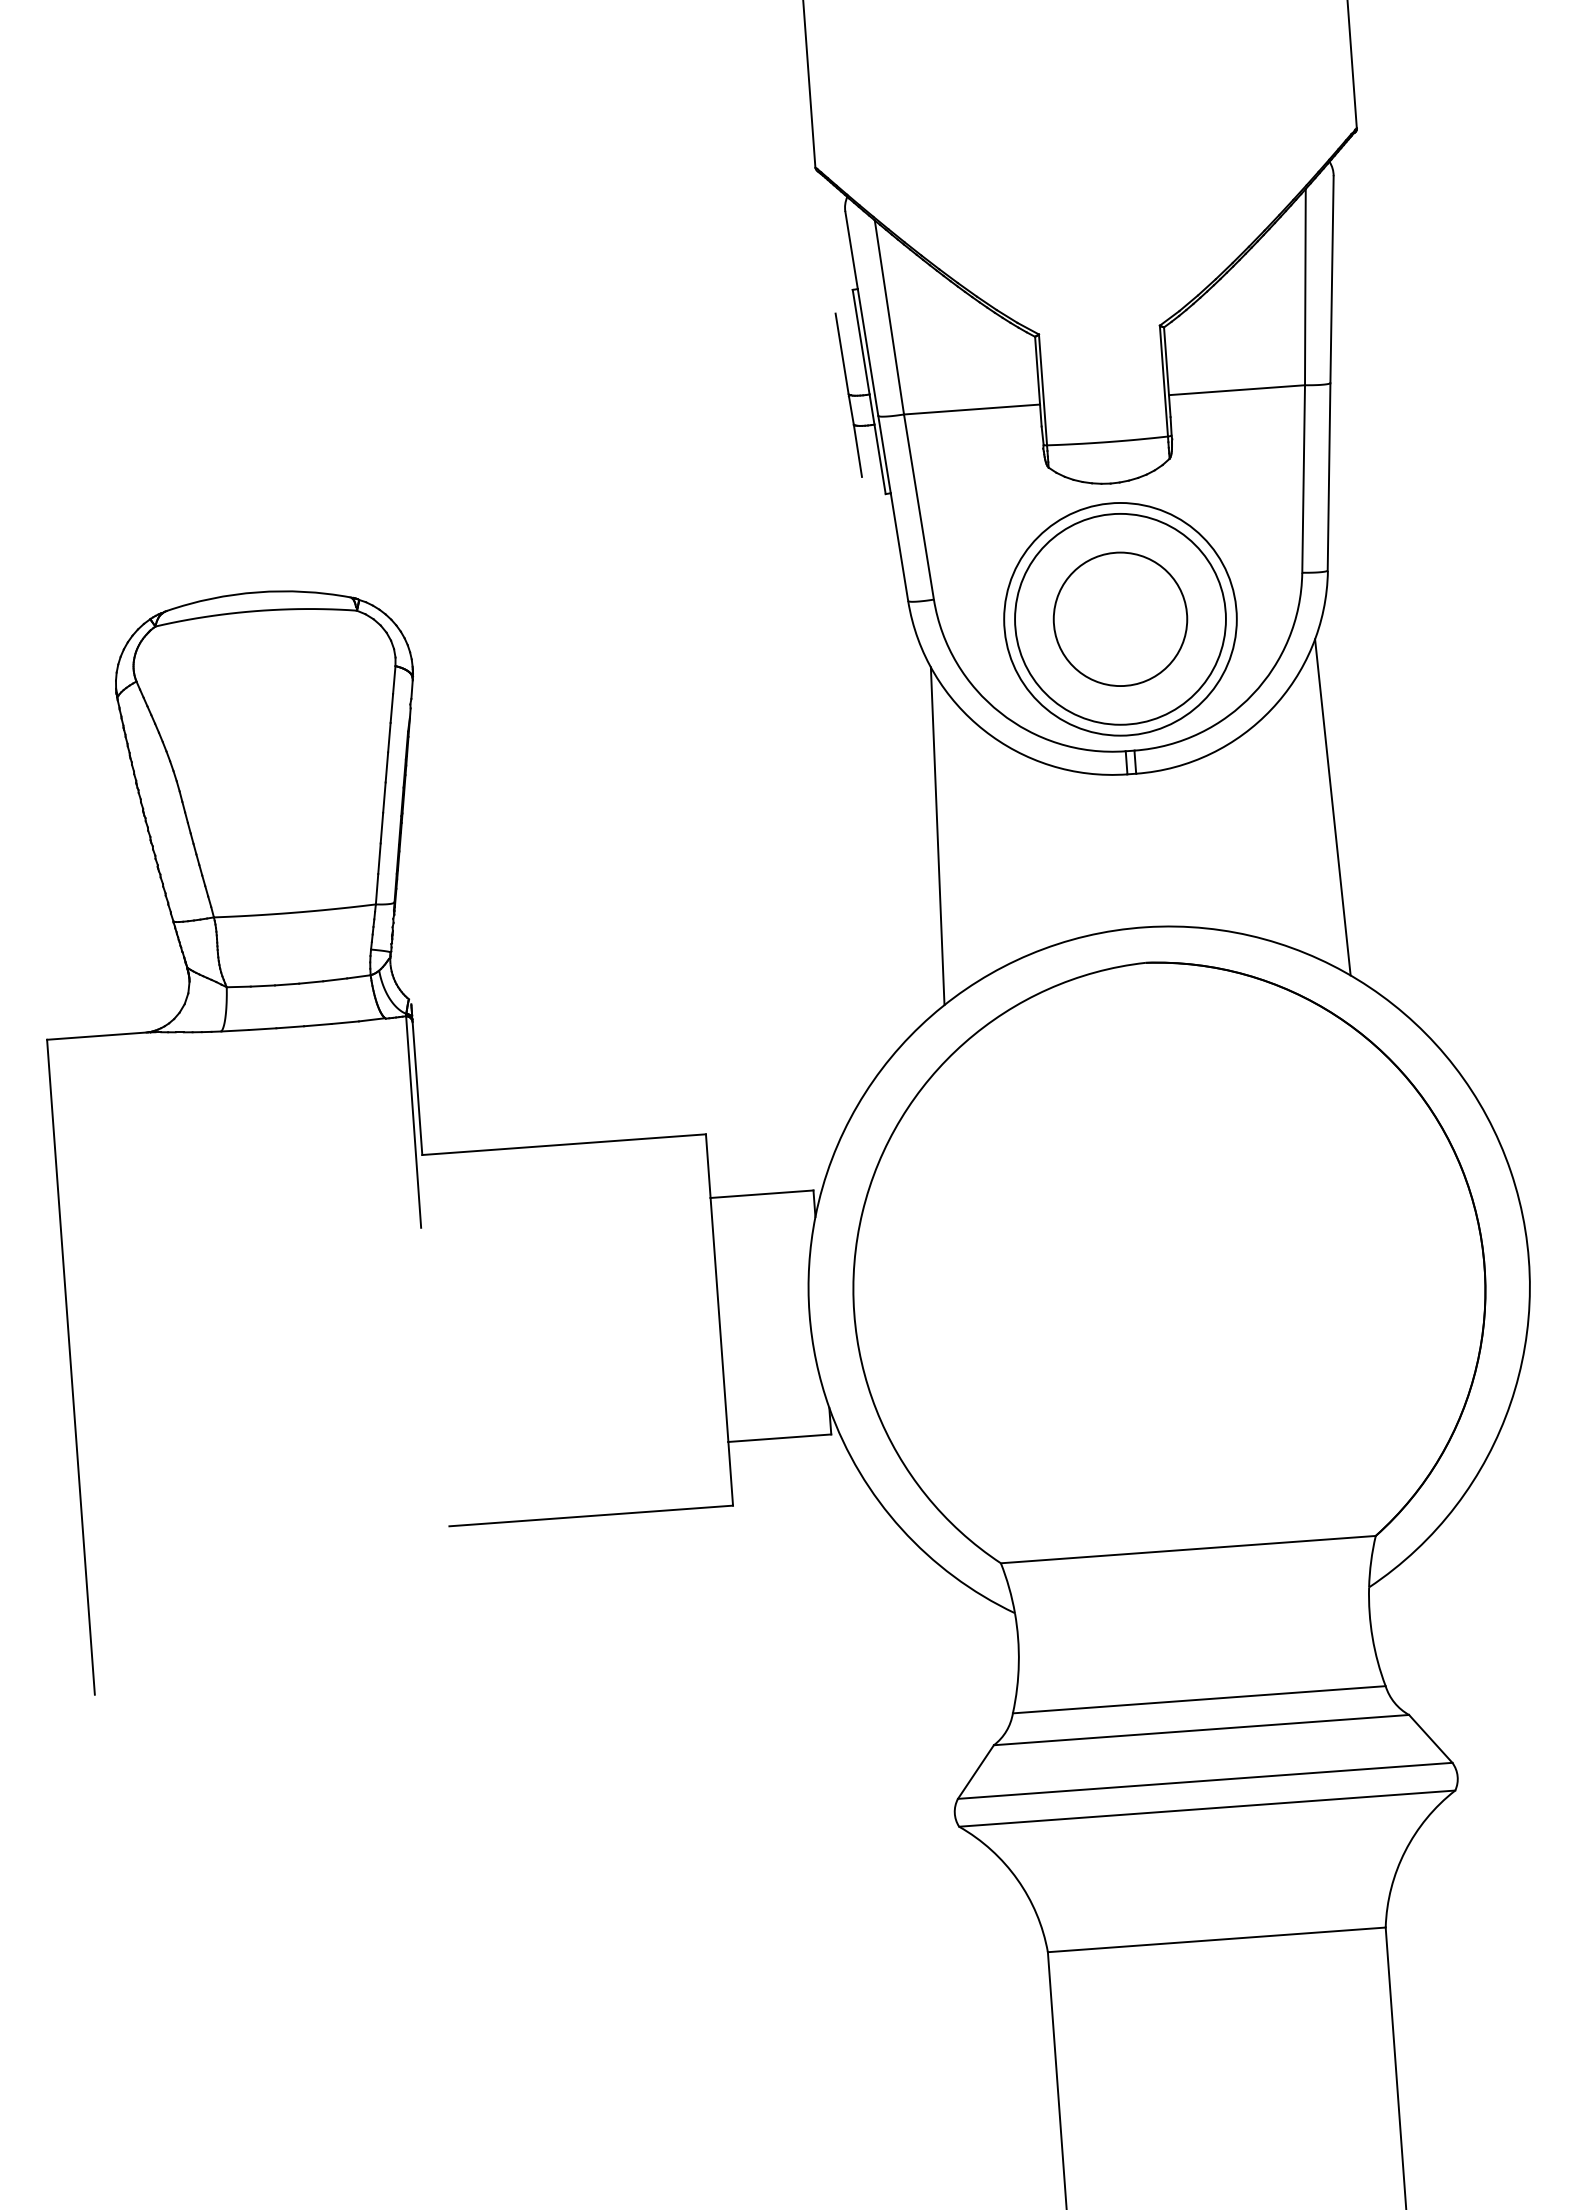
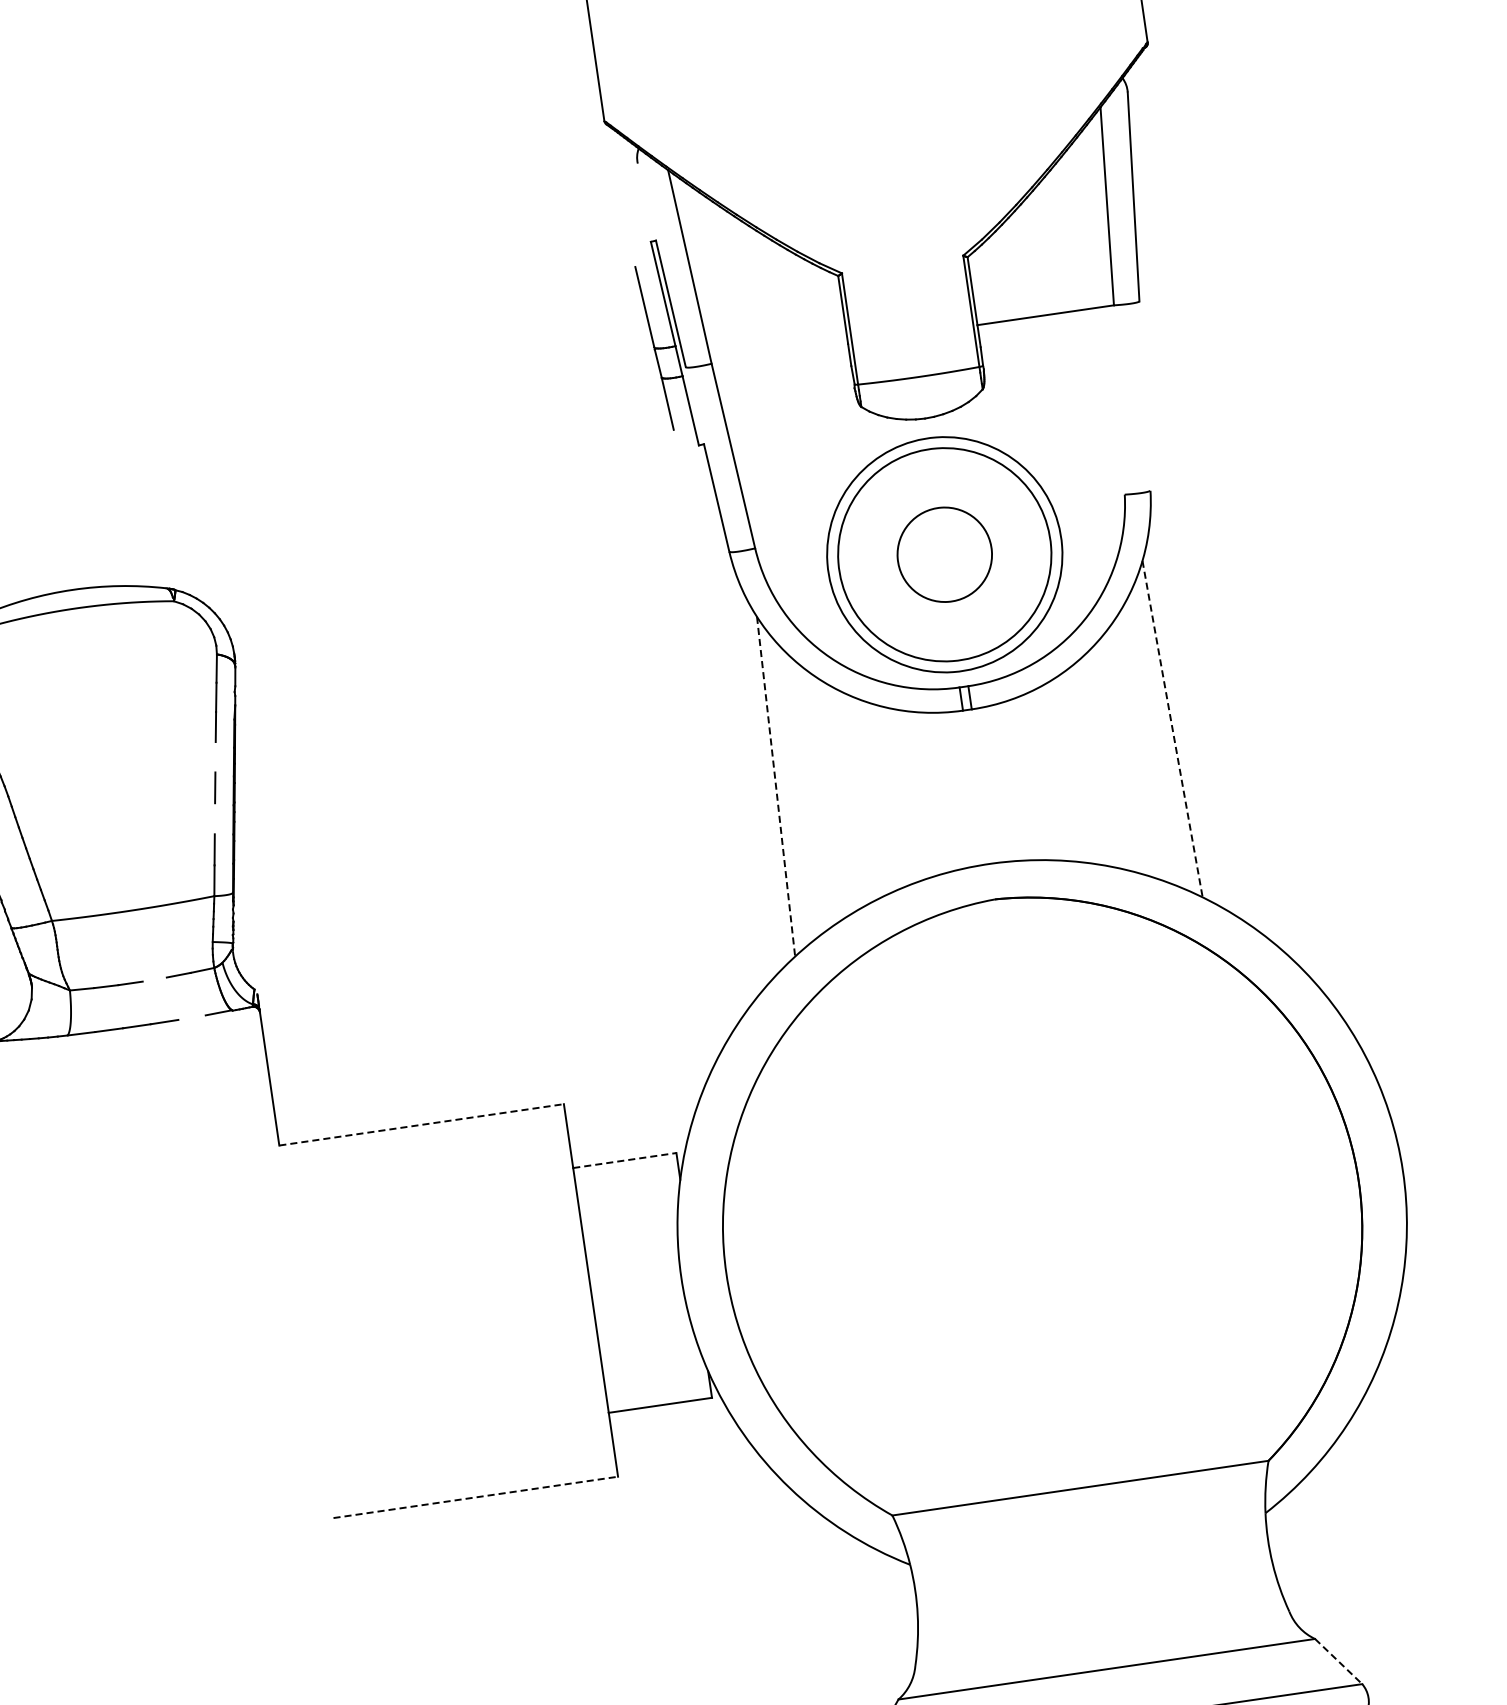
line: (851, 250) -> (646, 202), removed
line: (972, 409) -> (780, 353), removed
line: (884, 454) -> (694, 405), removed
line: (1328, 476) -> (1144, 395), removed
line: (1303, 478) -> (1119, 399), removed
circle: (1120, 619) -> (944, 554), size x0.7
line: (386, 767) -> (215, 757), removed
line: (1332, 807) -> (1172, 729), solid -> dashed
line: (381, 827) -> (214, 818), removed
line: (937, 836) -> (775, 787), solid -> dashed
line: (311, 982) -> (155, 979), removed
line: (344, 1022) -> (191, 1017), removed
line: (413, 1121) -> (268, 1112), removed
line: (564, 1144) -> (421, 1124), solid -> dashed
line: (762, 1194) -> (625, 1160), solid -> dashed
line: (591, 1515) -> (476, 1496), solid -> dashed
line: (1198, 1699) -> (1101, 1638), removed
line: (1431, 1739) -> (1339, 1662), solid -> dashed

